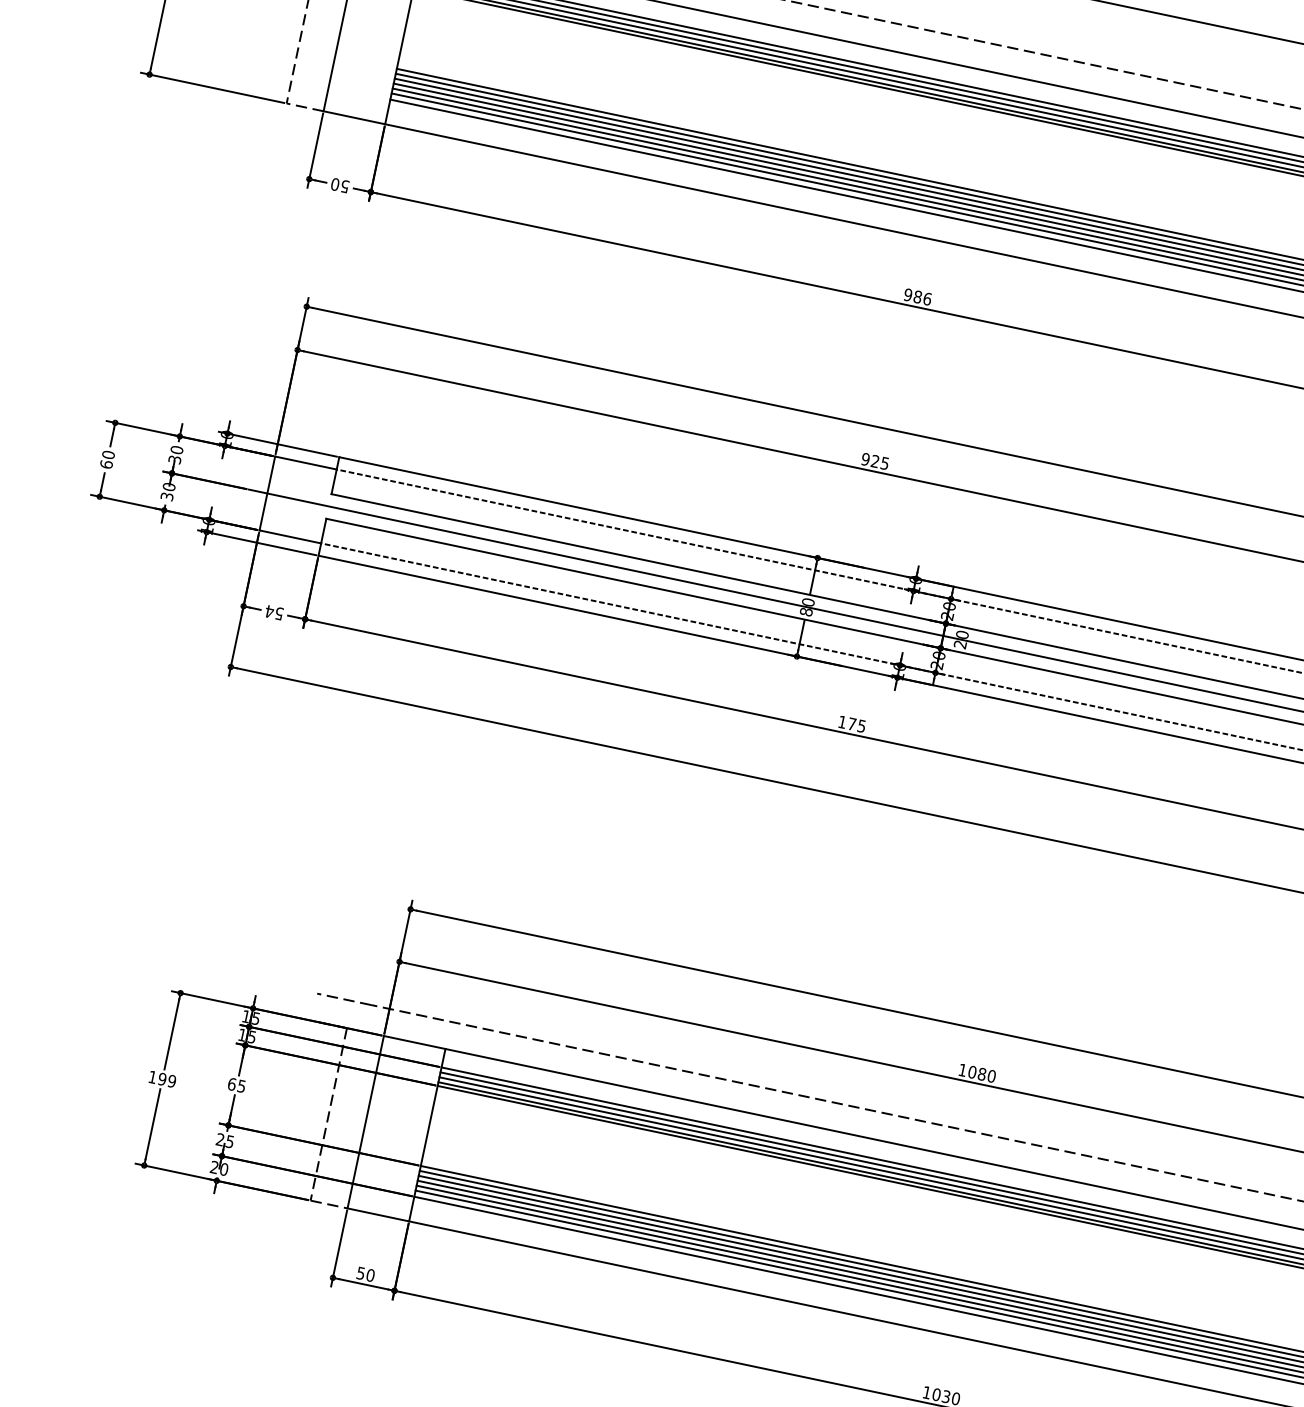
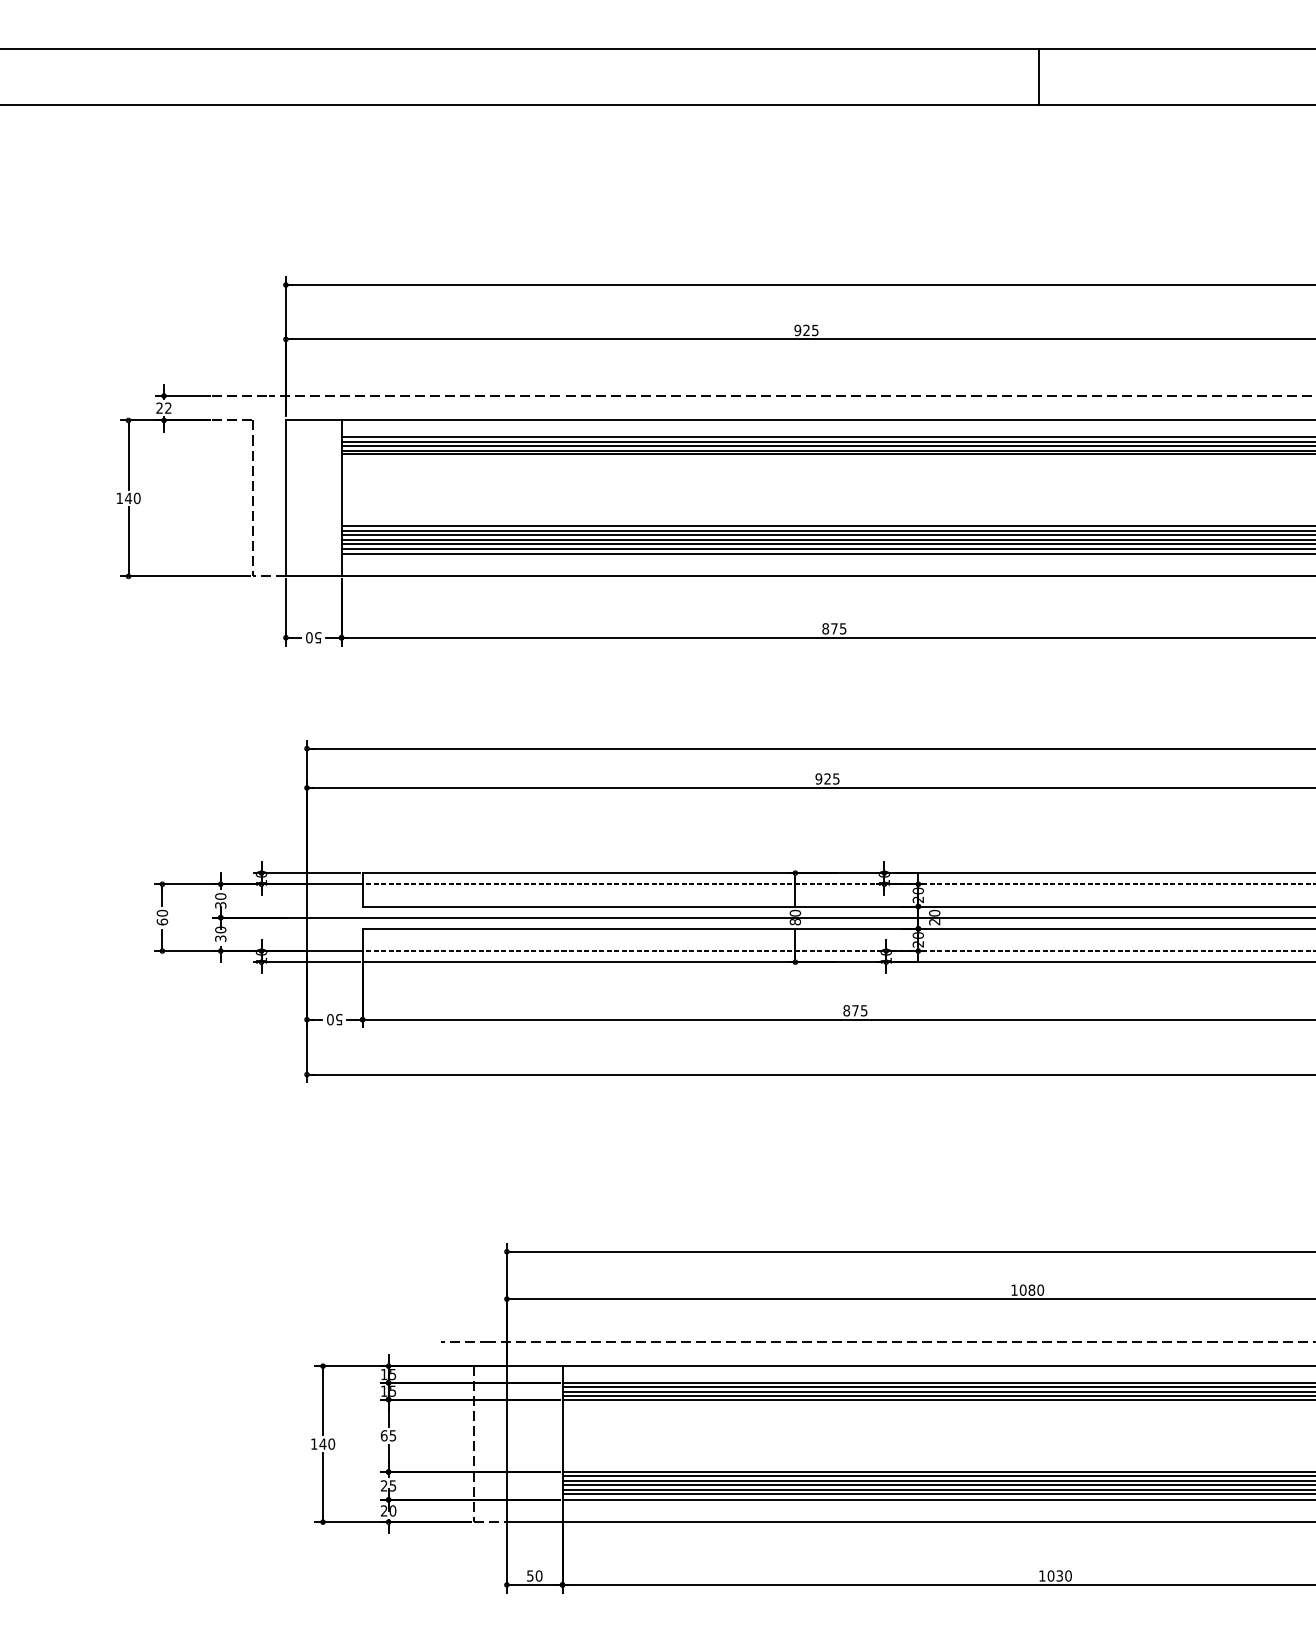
text: (917, 296) -> (834, 628), 986 -> 875
text: (269, 611) -> (330, 1019), 54 -> 50
text: (842, 721) -> (846, 1010), 175 -> 875
text: (166, 1079) -> (326, 1443), 199 -> 140

